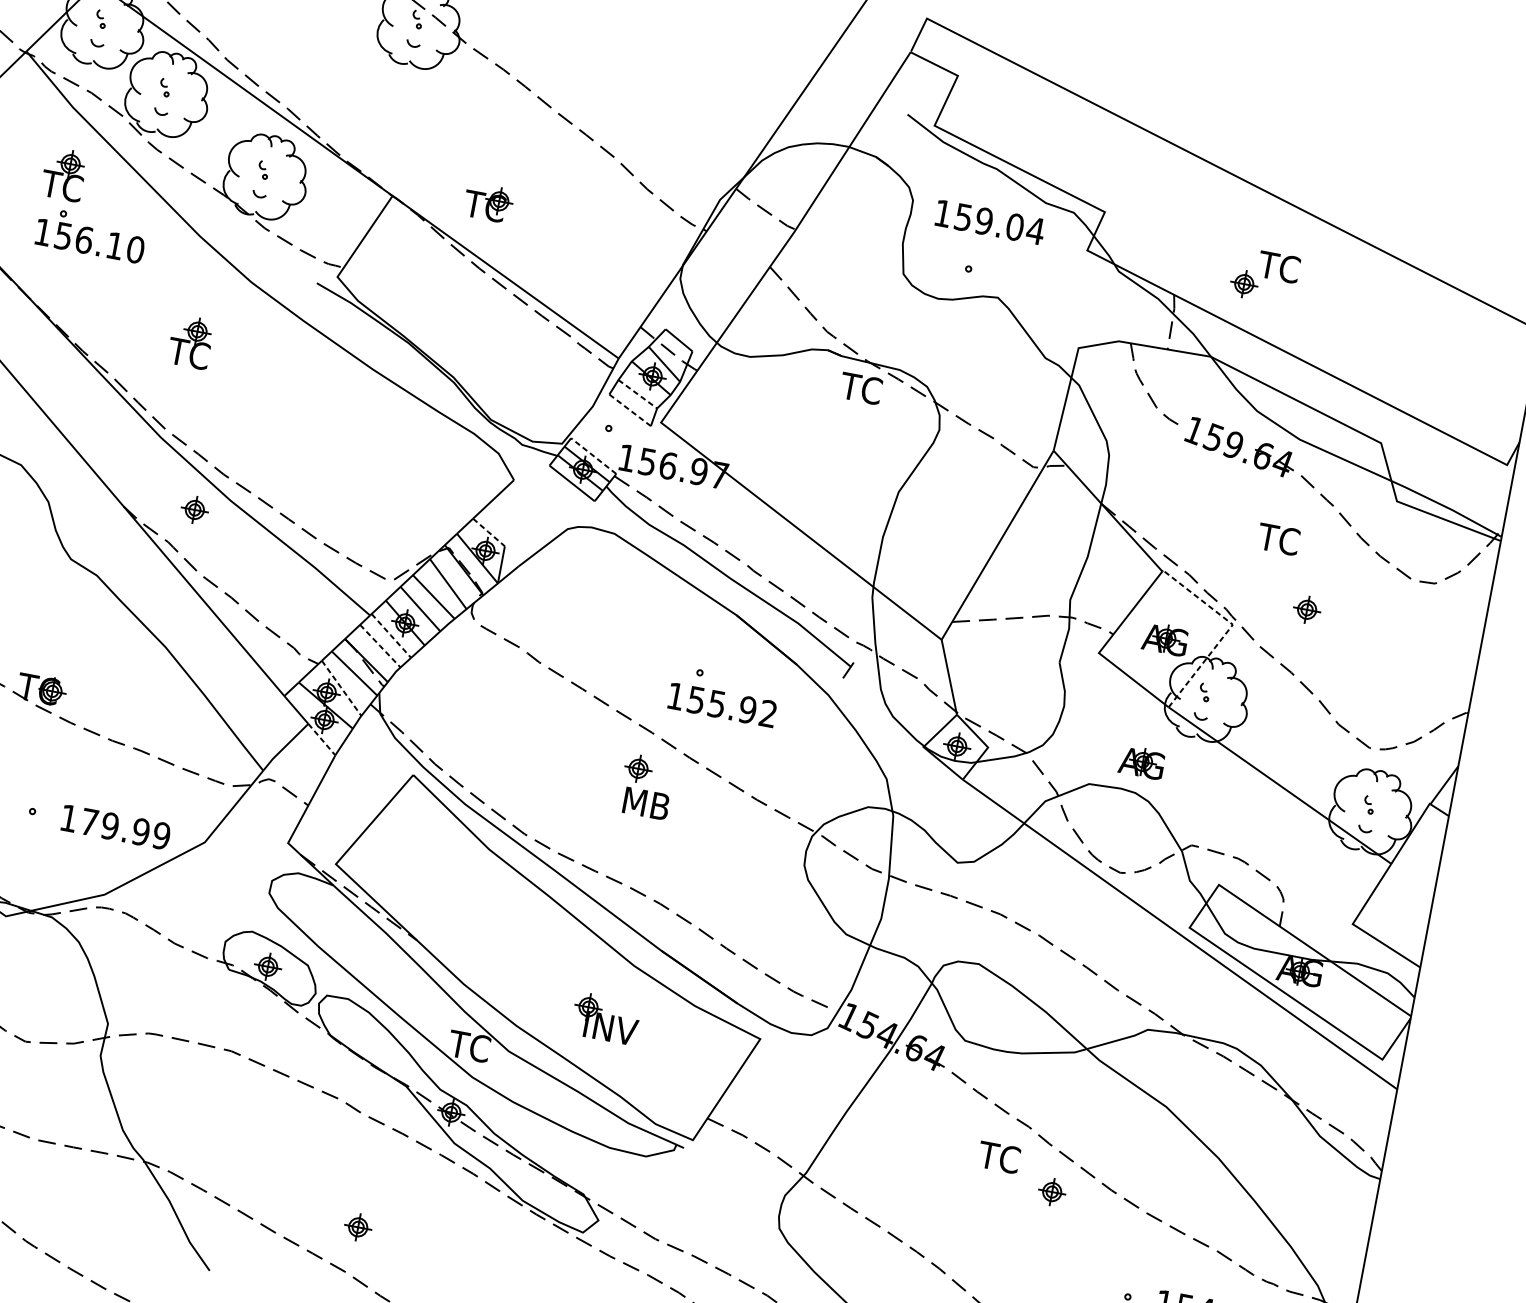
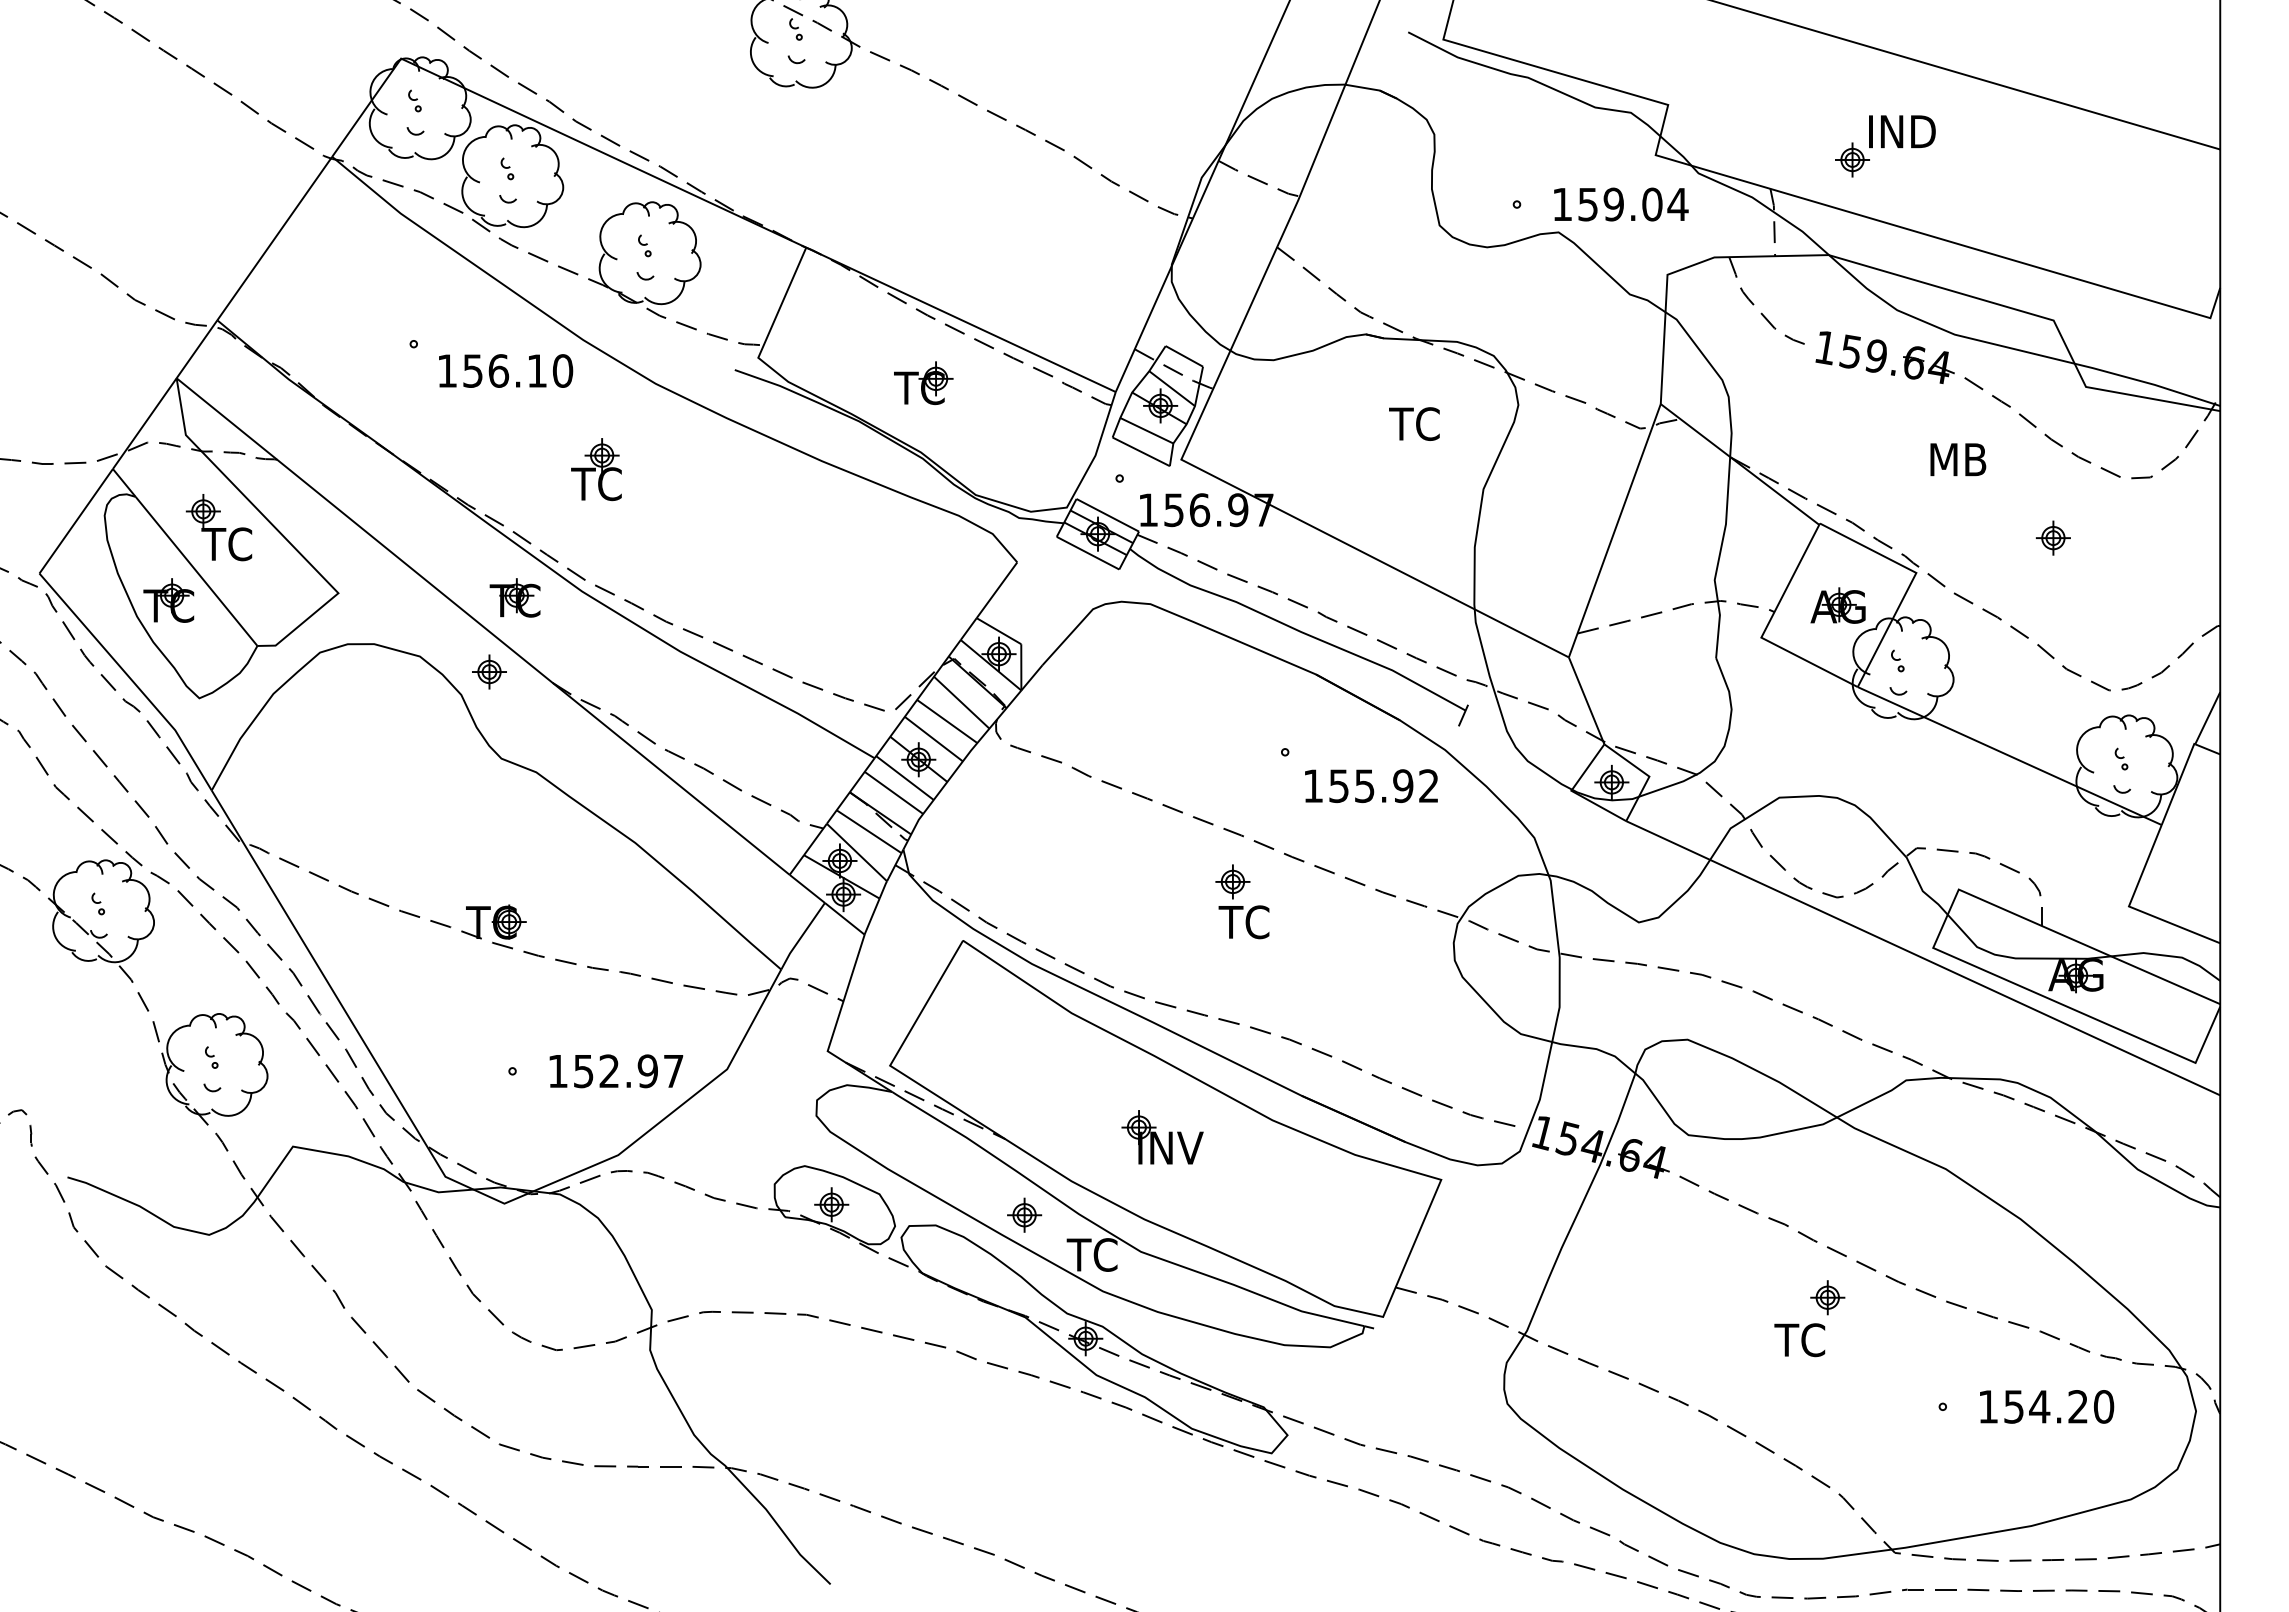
part: (64, 174) -> (405, 296), removed
part: (488, 203) -> (923, 383), moved
text: (990, 222) -> (1621, 204), moved
text: (90, 240) -> (506, 370), moved
text: (1287, 268) -> (1900, 131), TC -> IND
text: (861, 388) -> (1414, 423), moved
line: (637, 394) -> (1146, 430), dashed -> solid
line: (630, 410) -> (1141, 451), dashed -> solid
part: (105, 432) -> (514, 597), added
line: (593, 456) -> (1107, 515), dashed -> solid
part: (194, 509) -> (489, 671), moved
line: (488, 532) -> (998, 631), dashed -> solid
text: (1282, 539) -> (1956, 459), TC -> MB
part: (1306, 609) -> (2052, 537), moved
line: (1228, 630) -> (1912, 580), dashed -> solid
line: (391, 636) -> (905, 778), dashed -> solid
line: (380, 645) -> (893, 792), dashed -> solid
line: (341, 688) -> (856, 852), dashed -> solid
text: (722, 705) -> (1371, 786), moved
line: (322, 740) -> (845, 919), dashed -> solid
part: (1141, 762) -> (1837, 759), removed
text: (644, 803) -> (1248, 922), MB -> TC
text: (125, 829) -> (628, 1071), 179.99 -> 152.97
part: (605, 1018) -> (1162, 1137), moved
text: (998, 1157) -> (1799, 1340), moved
part: (358, 1226) -> (1024, 1214), moved

